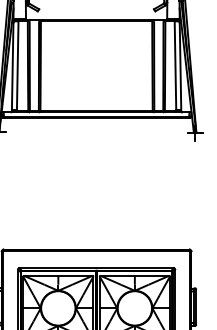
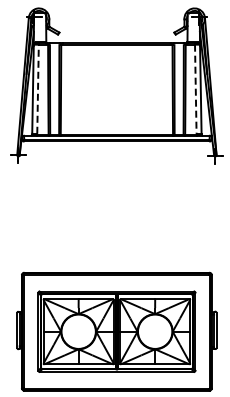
line: (18, 66) -> (38, 89), solid -> dashed
line: (175, 66) -> (195, 89), solid -> dashed

